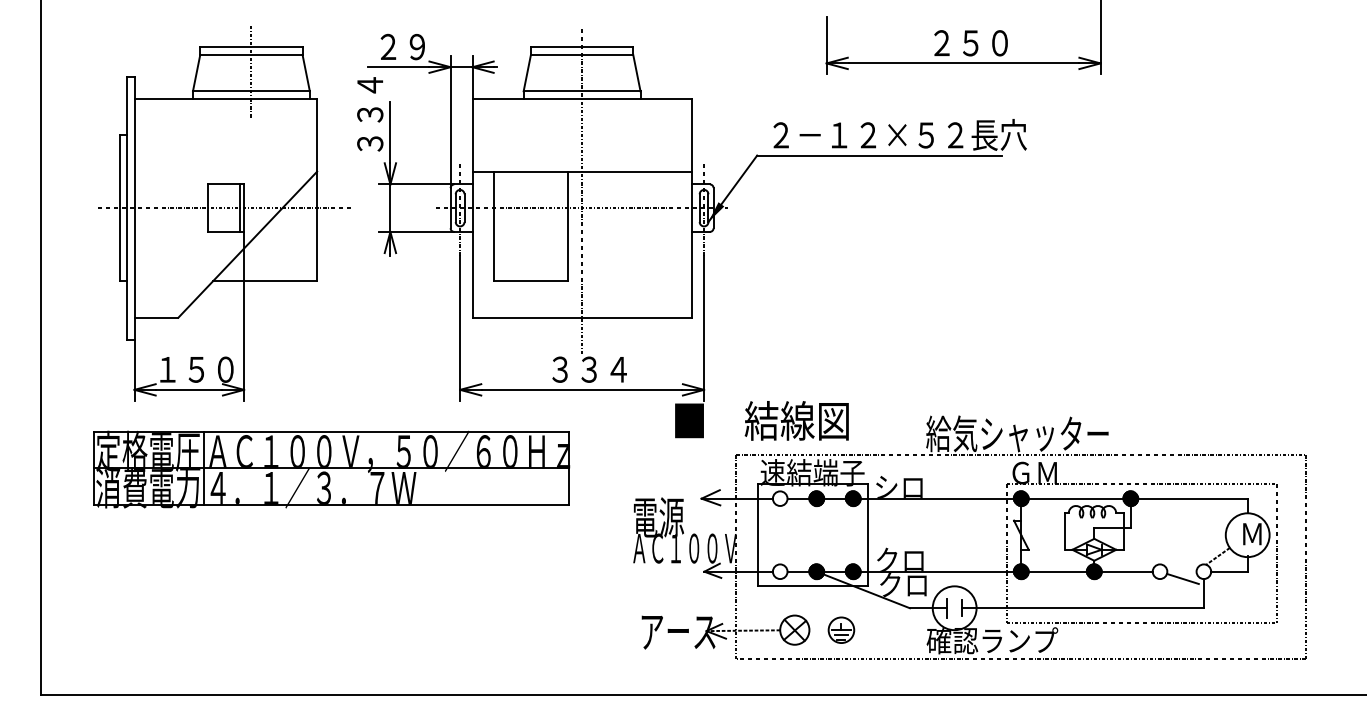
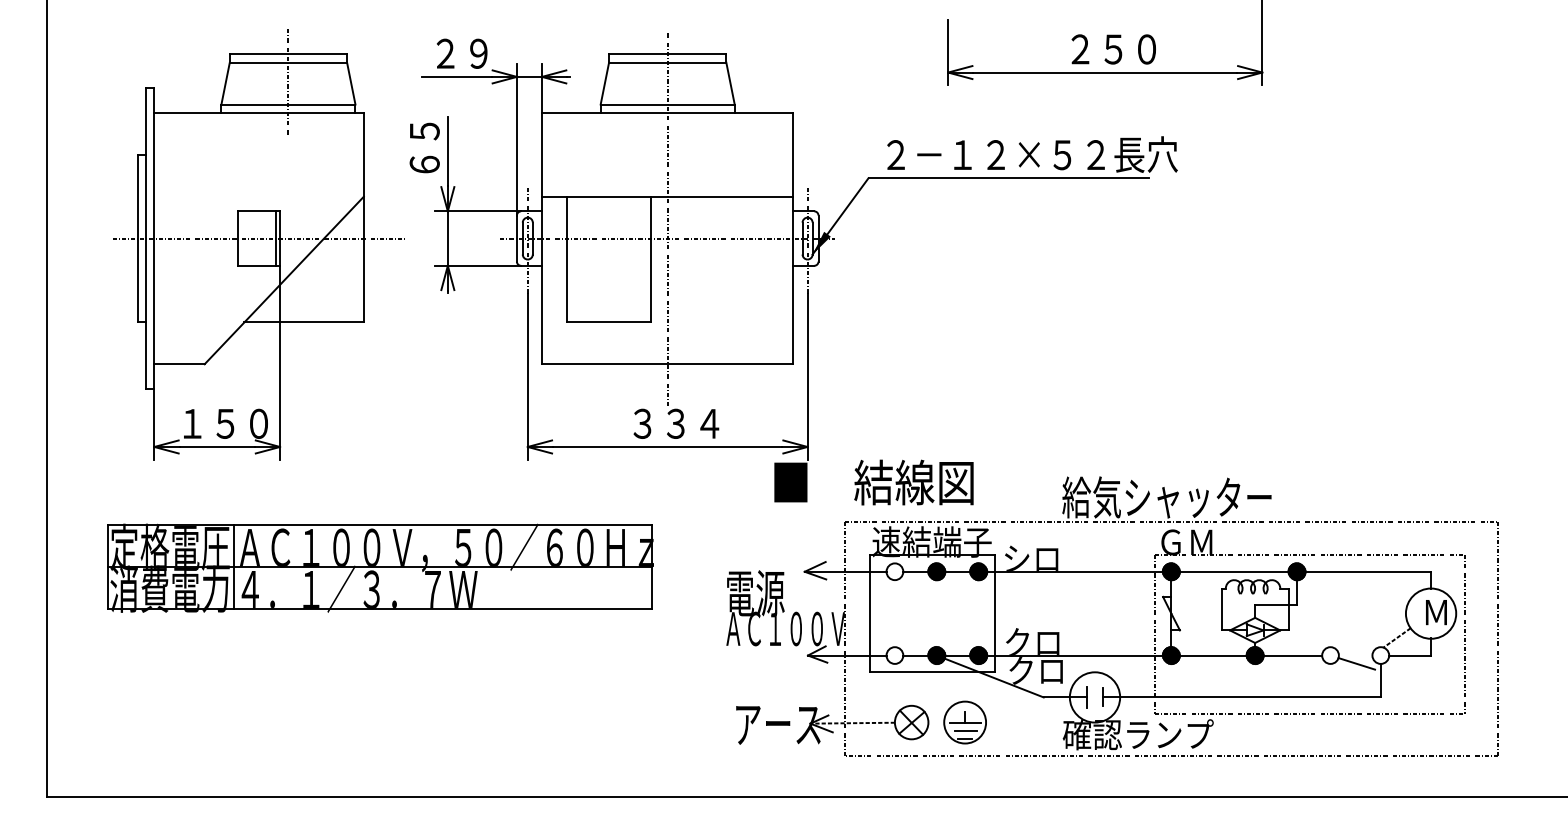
text: (370, 114) -> (425, 131), ３３４ -> ６５
part: (331, 469) -> (380, 568), moved
part: (841, 630) -> (965, 722), size x1.43

